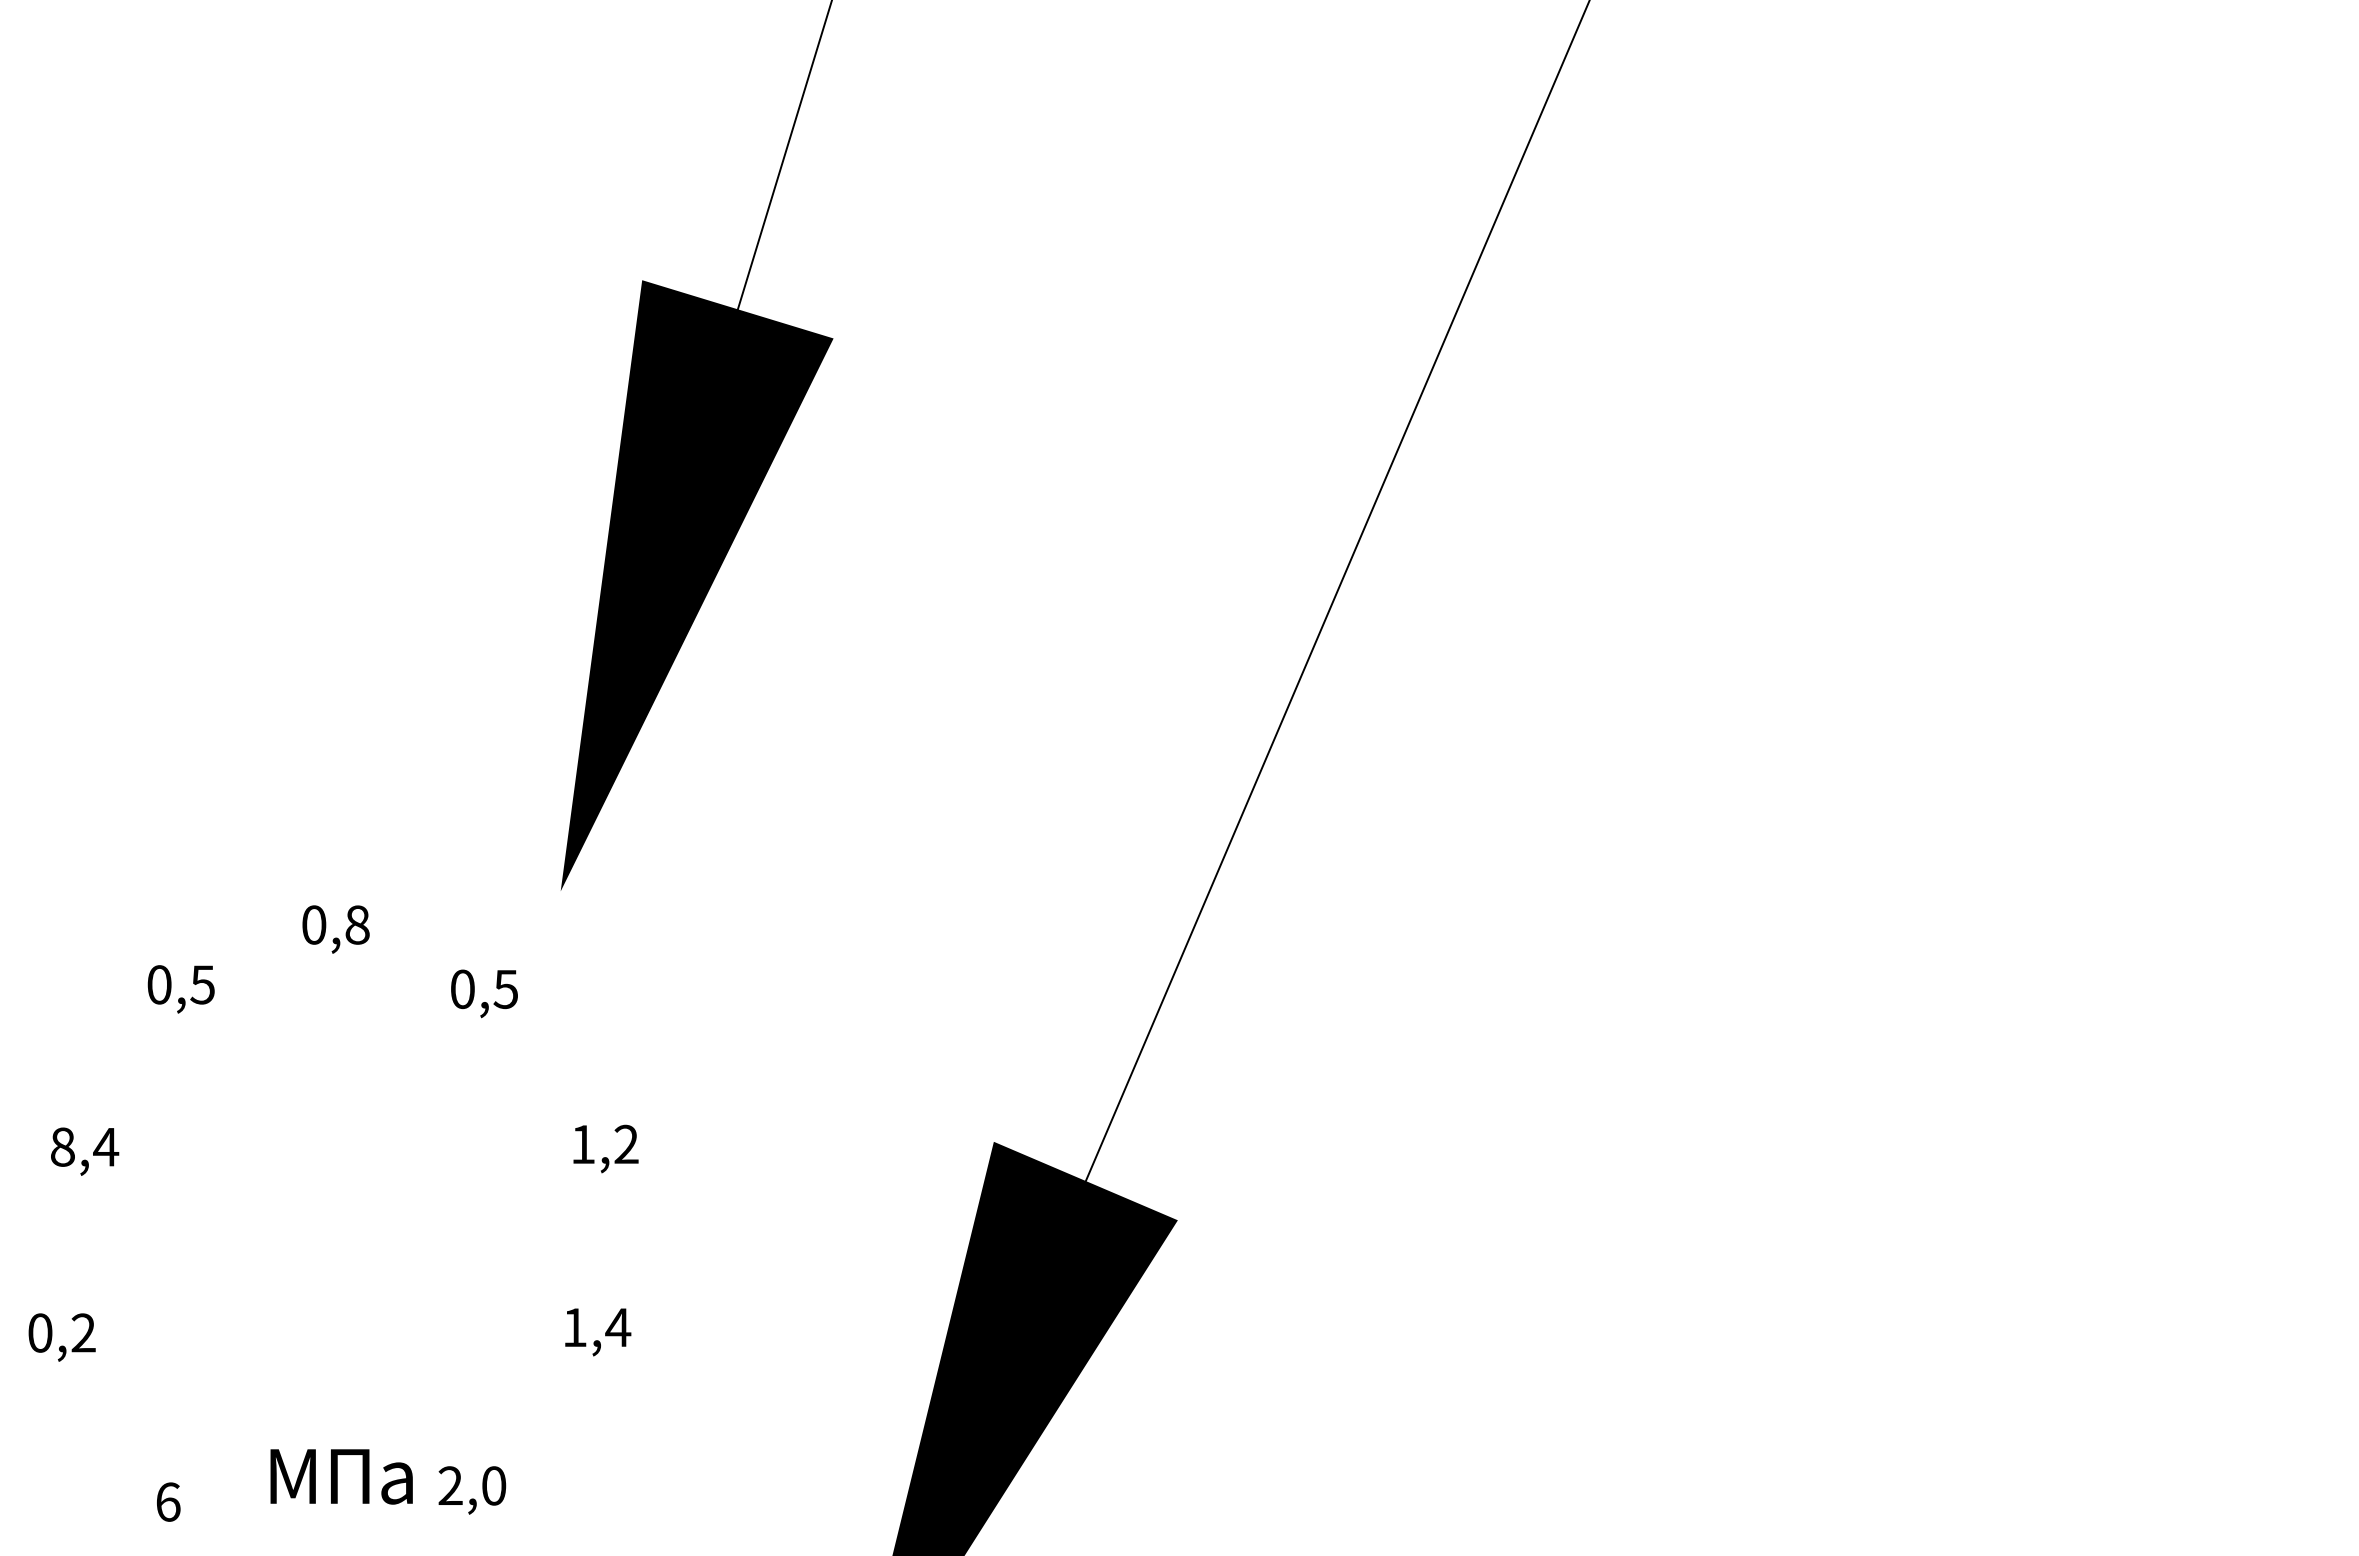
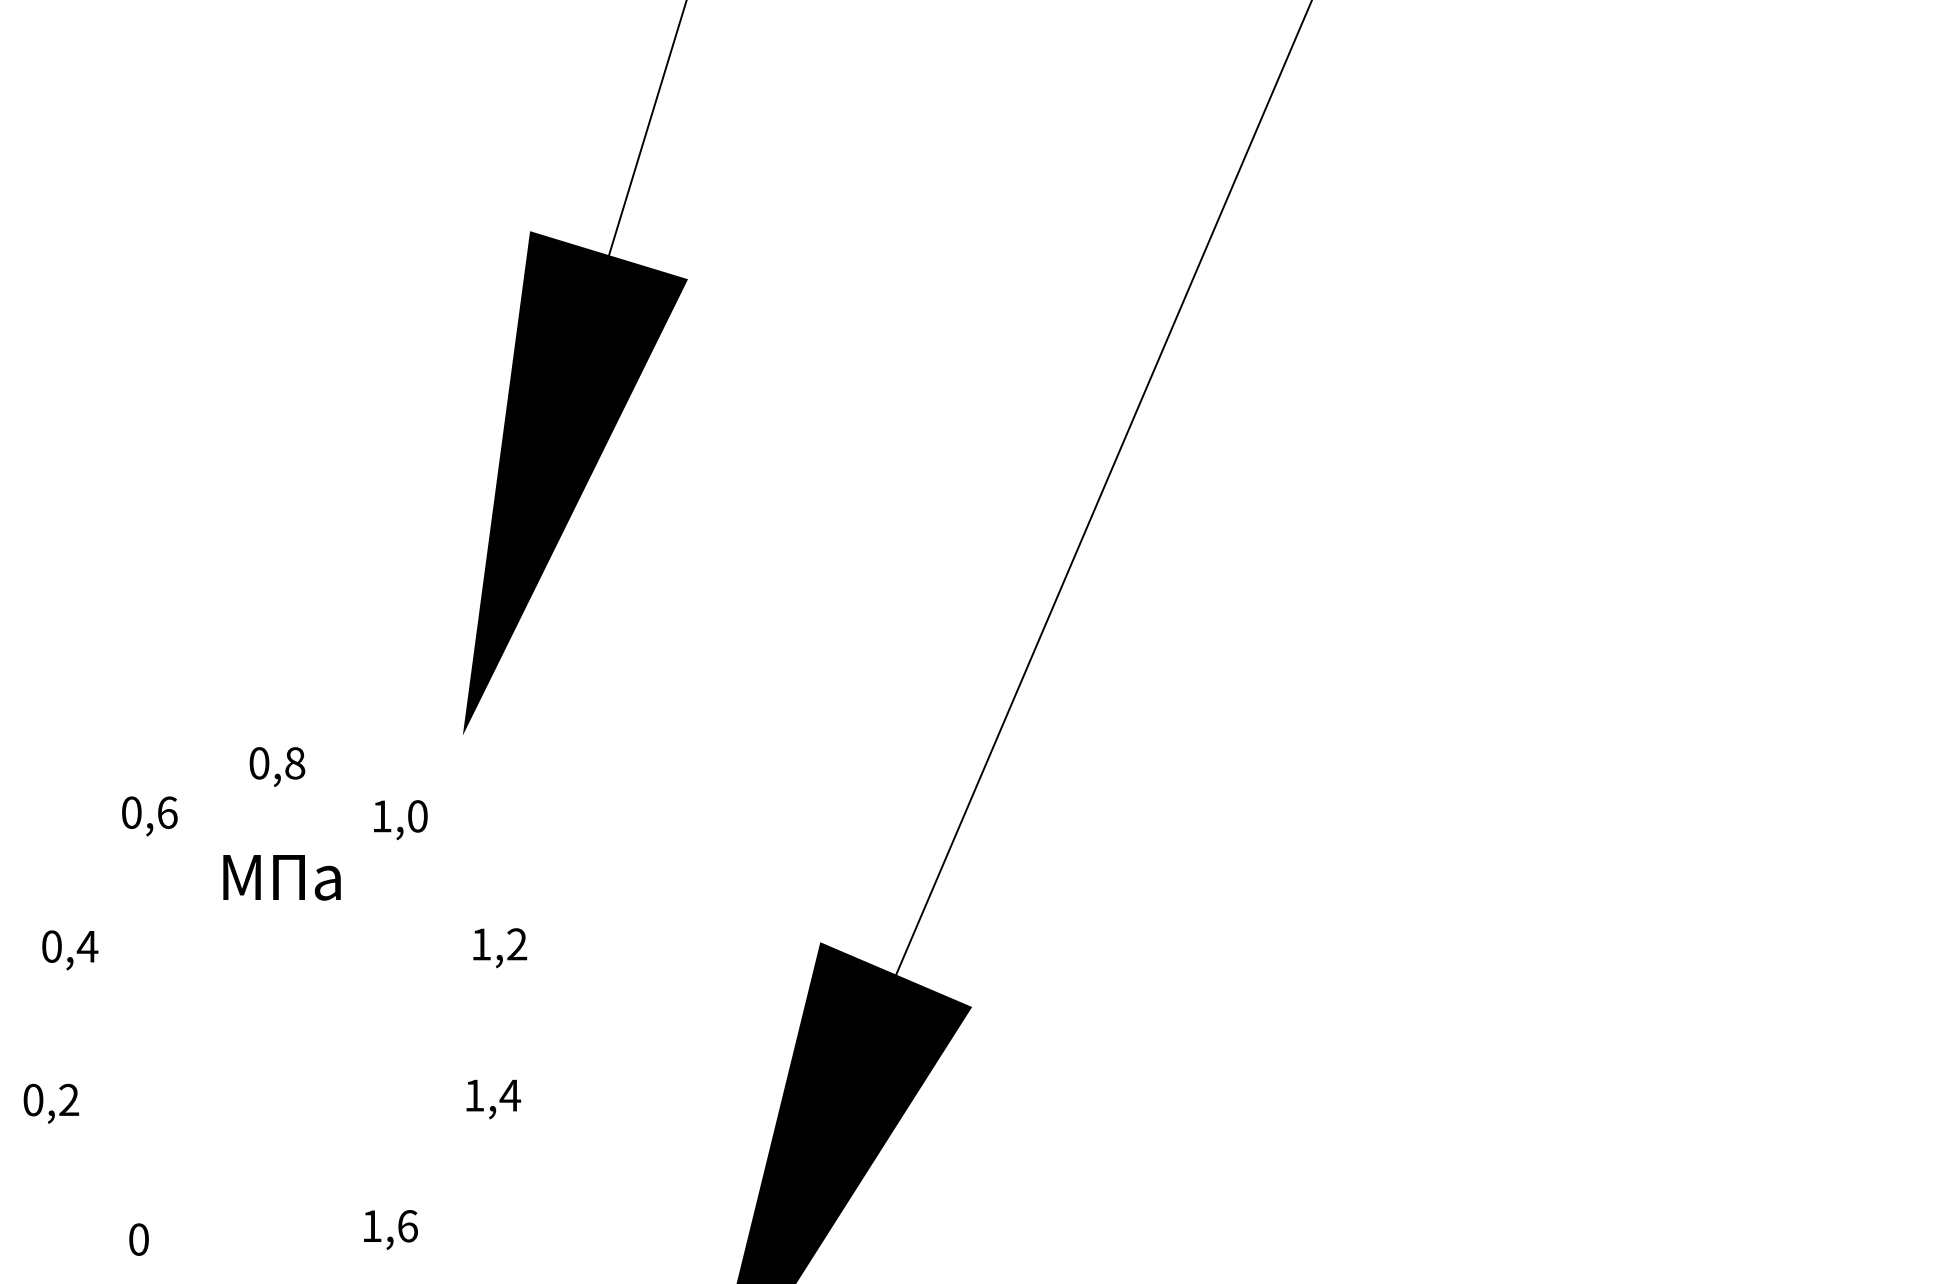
text: (202, 984) -> (167, 812), 0,5 -> 0,6
text: (483, 989) -> (399, 816), 0,5 -> 1,0
text: (62, 1146) -> (51, 946), 8,4 -> 0,4
text: (341, 1476) -> (281, 877), moved
text: (471, 1486) -> (389, 1226), 2,0 -> 1,6
text: (168, 1501) -> (139, 1239), 6 -> 0

